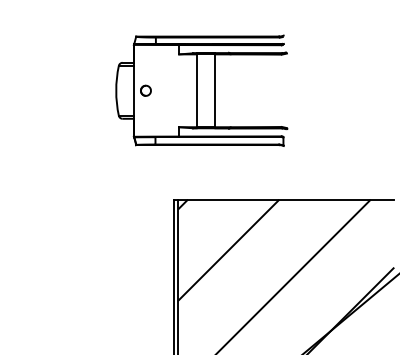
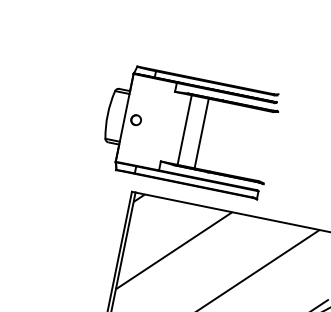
part: (201, 90) -> (189, 130), moved

